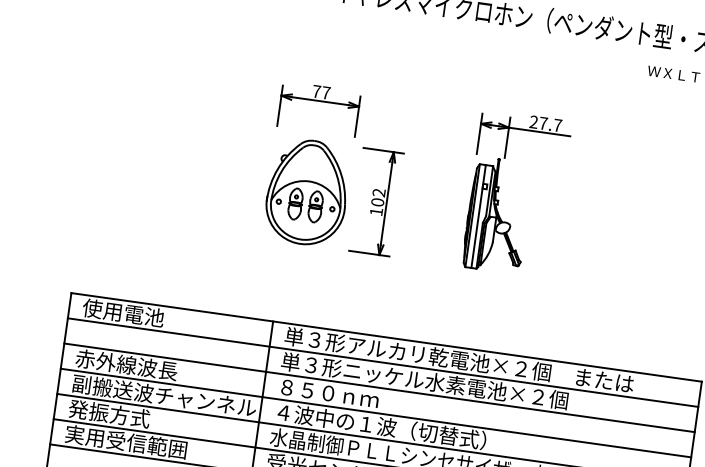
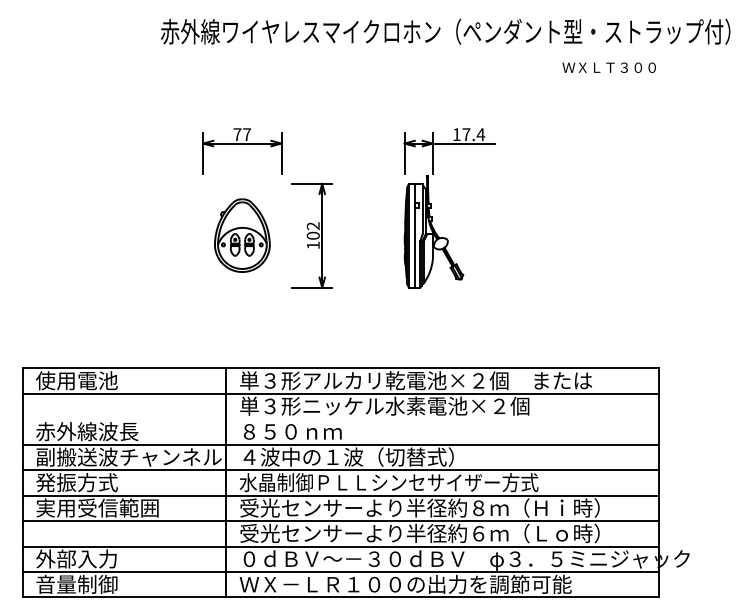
text: (545, 123) -> (468, 134), 27.7 -> 17.4
part: (307, 192) -> (242, 235), size x0.7
line: (379, 388) -> (340, 419), removed

